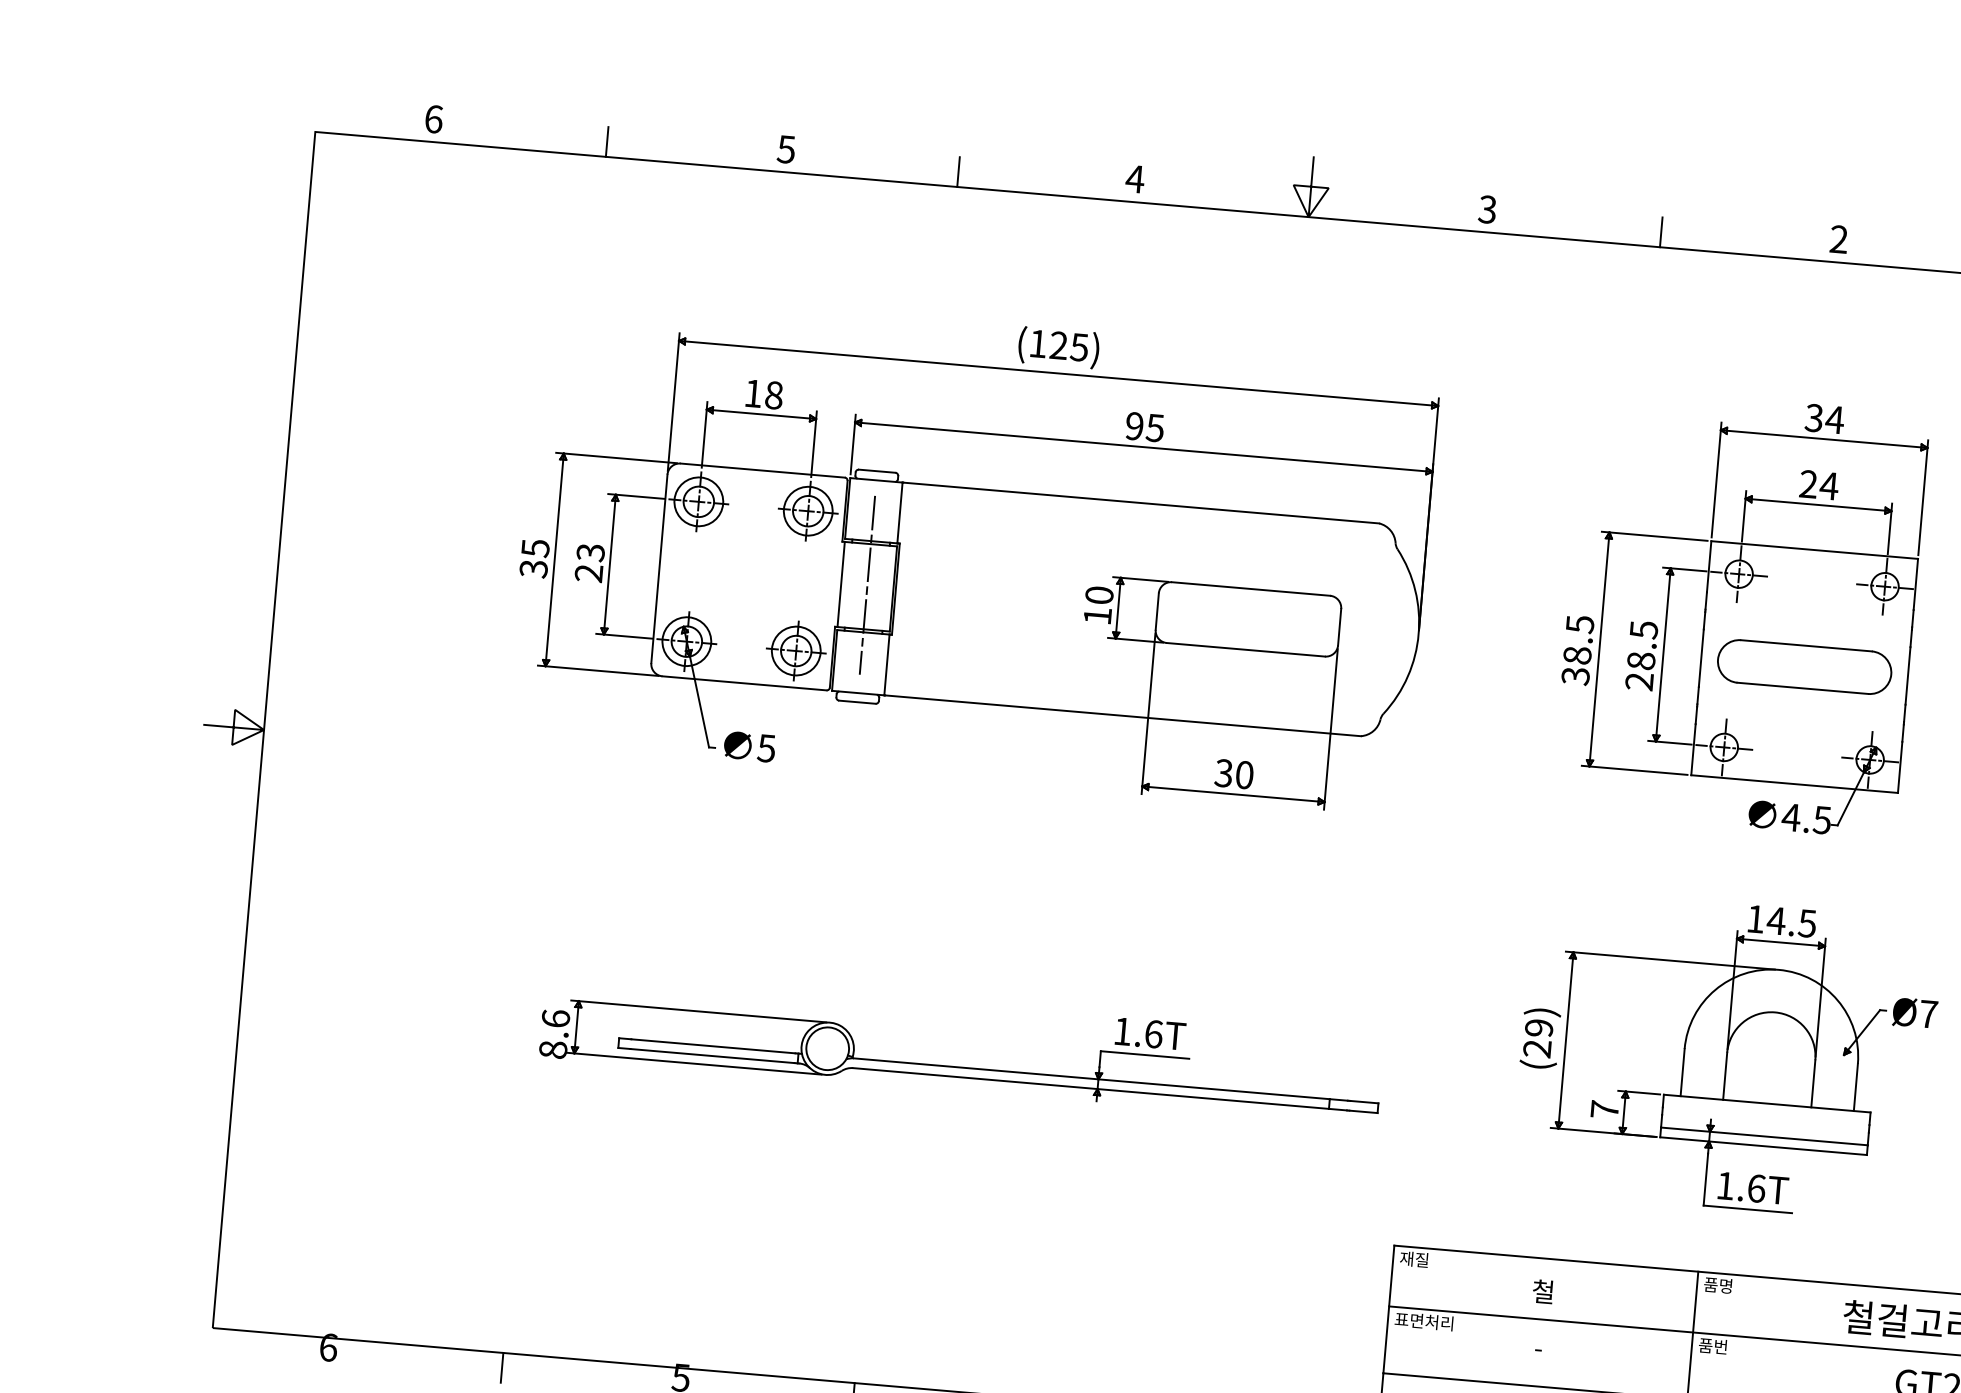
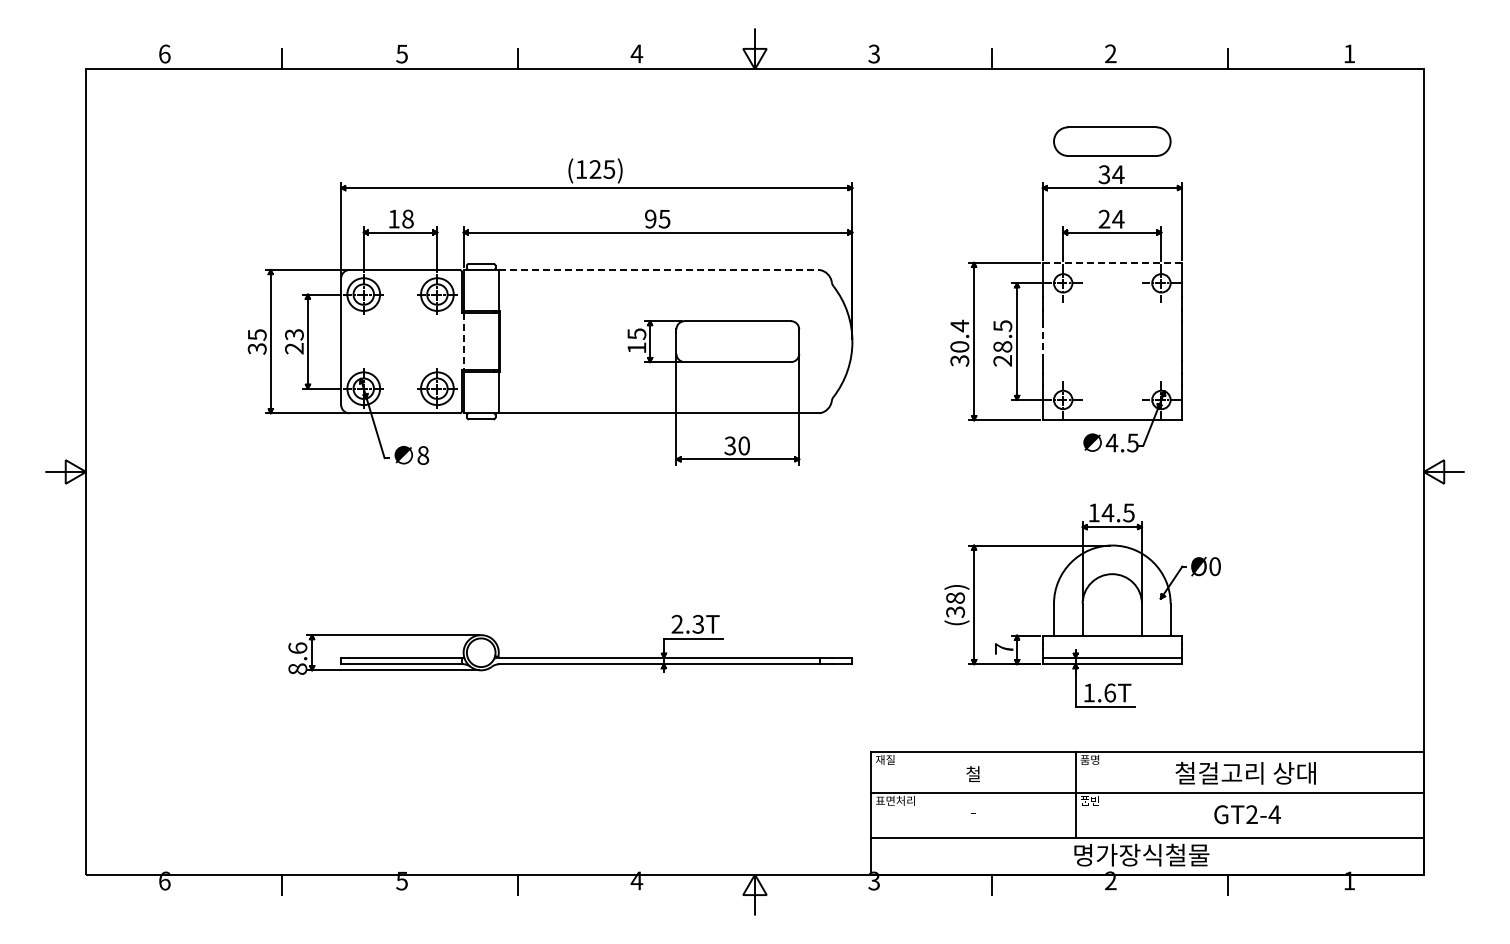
line: (1142, 503) -> (660, 270), solid -> dashed
line: (1815, 549) -> (1112, 262), solid -> dashed
line: (841, 584) -> (463, 341), solid -> dashed
line: (867, 585) -> (481, 340), removed
text: (1098, 594) -> (636, 333), 10 -> 15
text: (1578, 638) -> (959, 335), 38.5 -> 30.4
line: (1700, 657) -> (1042, 341), solid -> dashed
part: (1804, 666) -> (1112, 141), moved
text: (767, 748) -> (423, 455), 5 -> 8
text: (1927, 1014) -> (1214, 566), Ø7 -> Ø0
text: (1137, 1031) -> (687, 623), 1.6T -> 2.3T
text: (1538, 1038) -> (955, 605), (29) -> (38)

